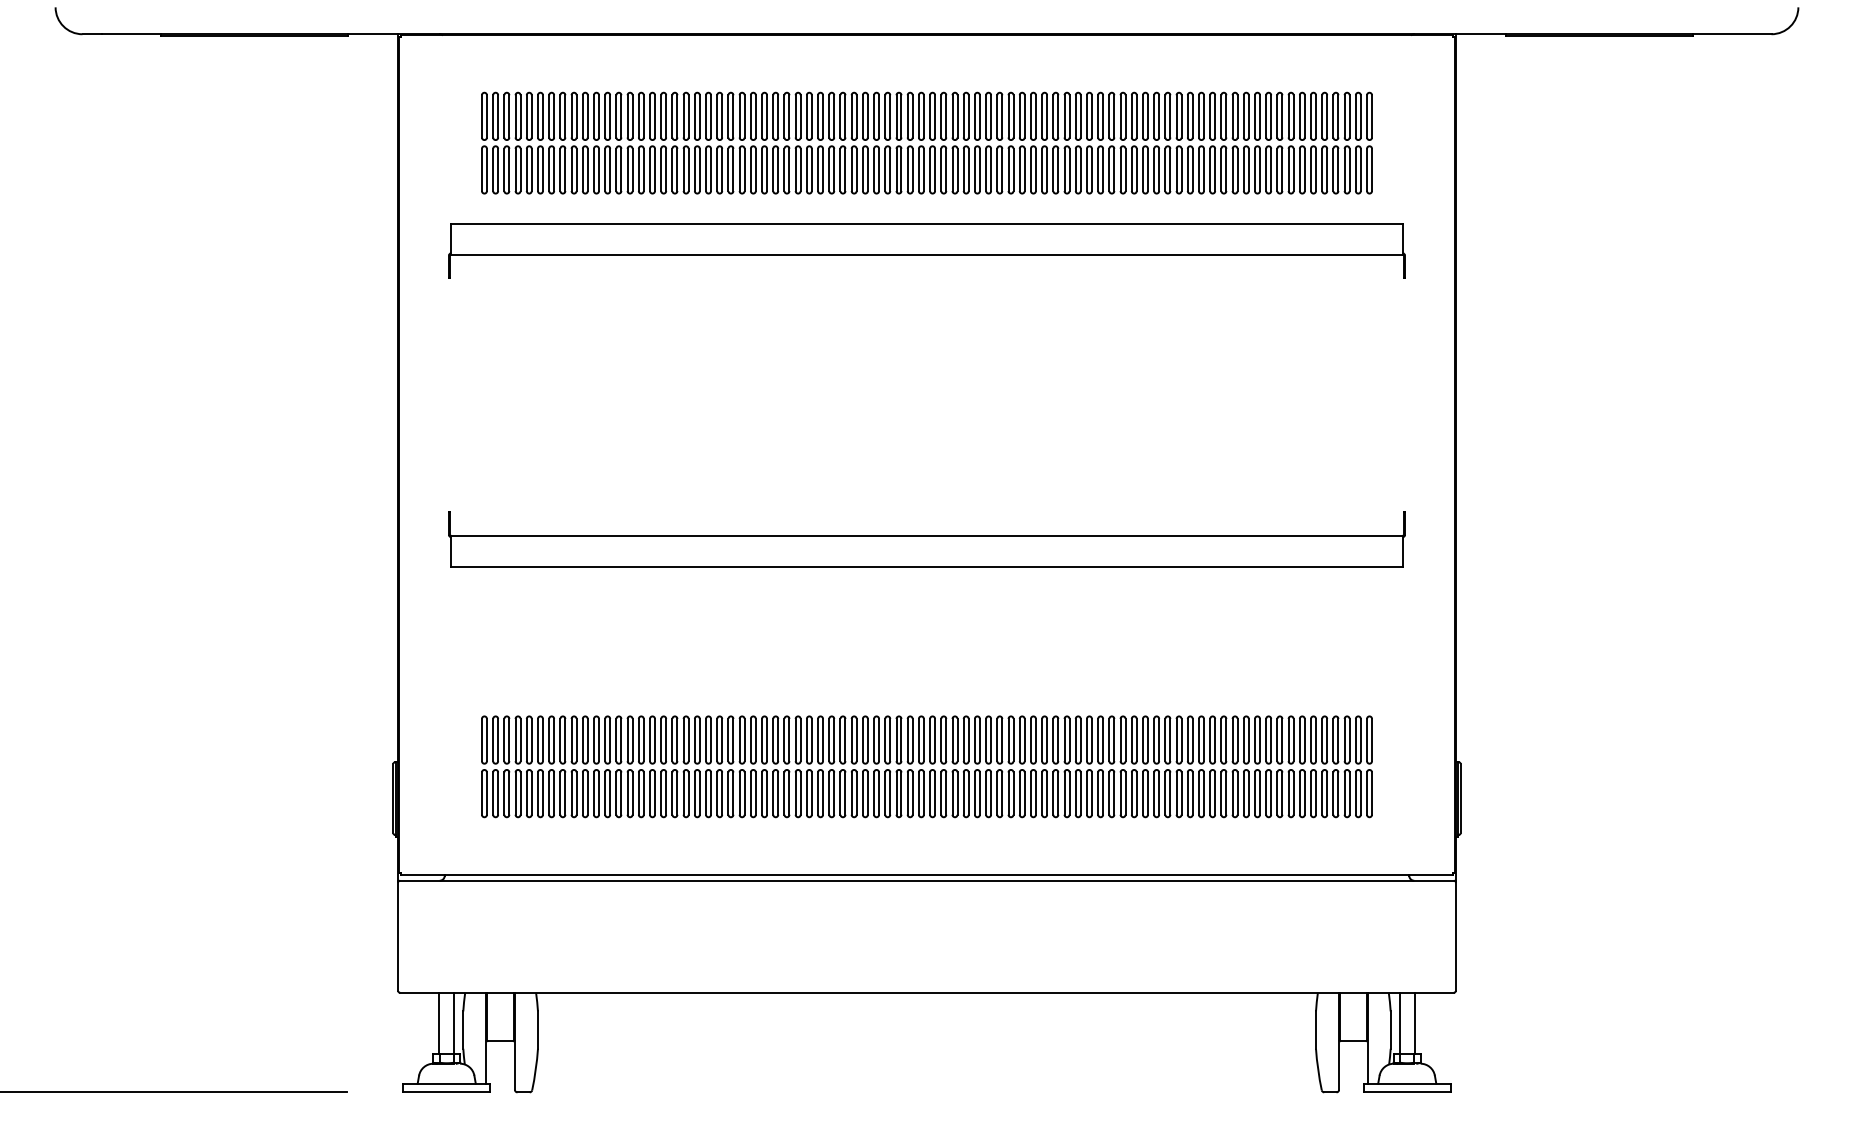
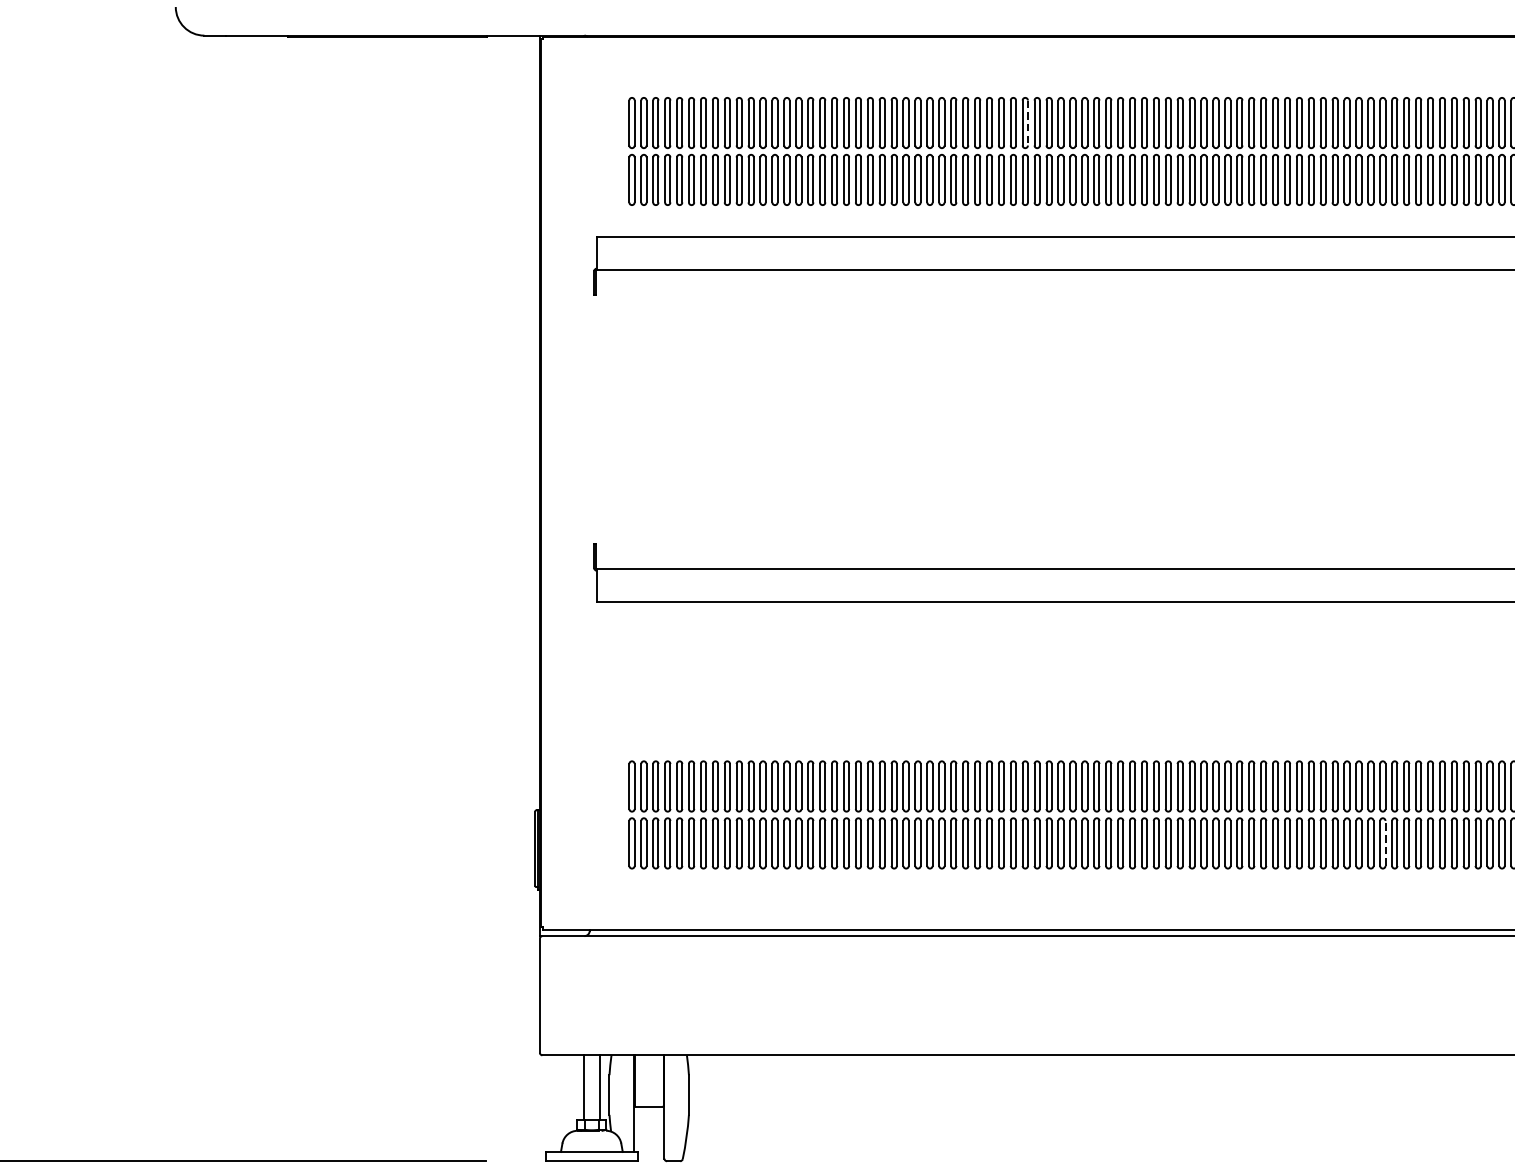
line: (856, 116) -> (1027, 123), solid -> dashed
line: (1192, 793) -> (1385, 843), solid -> dashed

